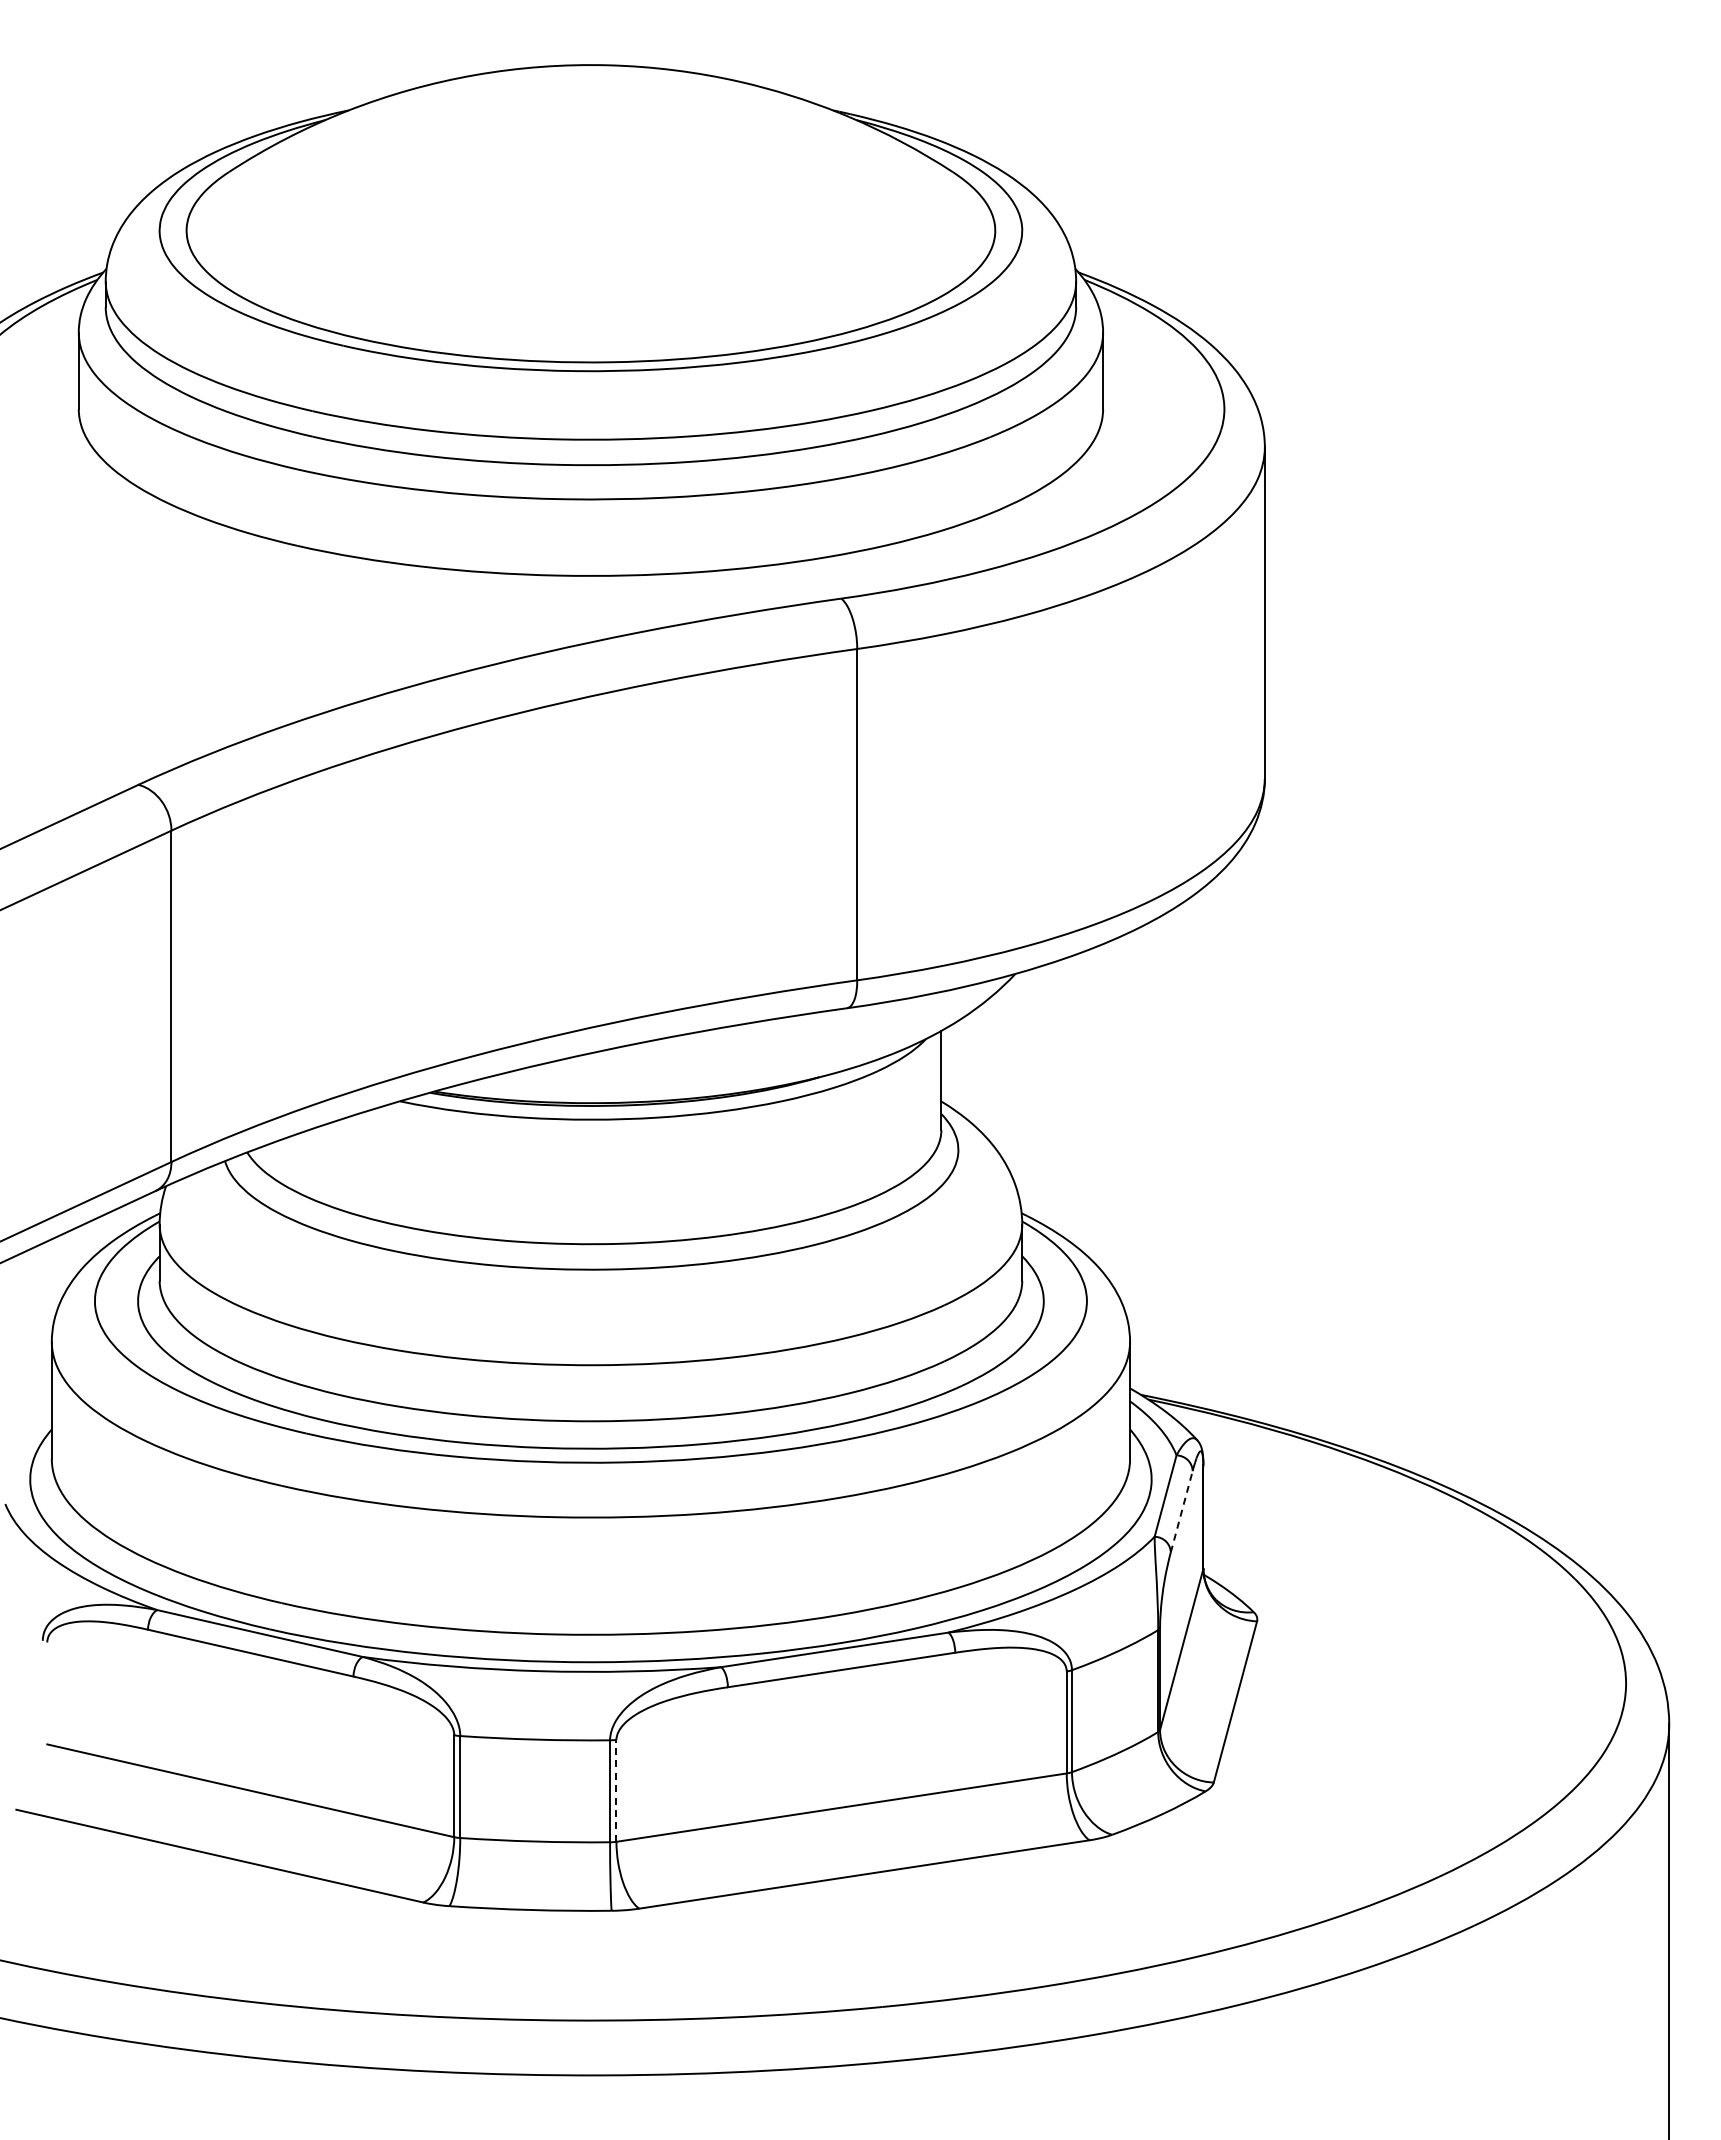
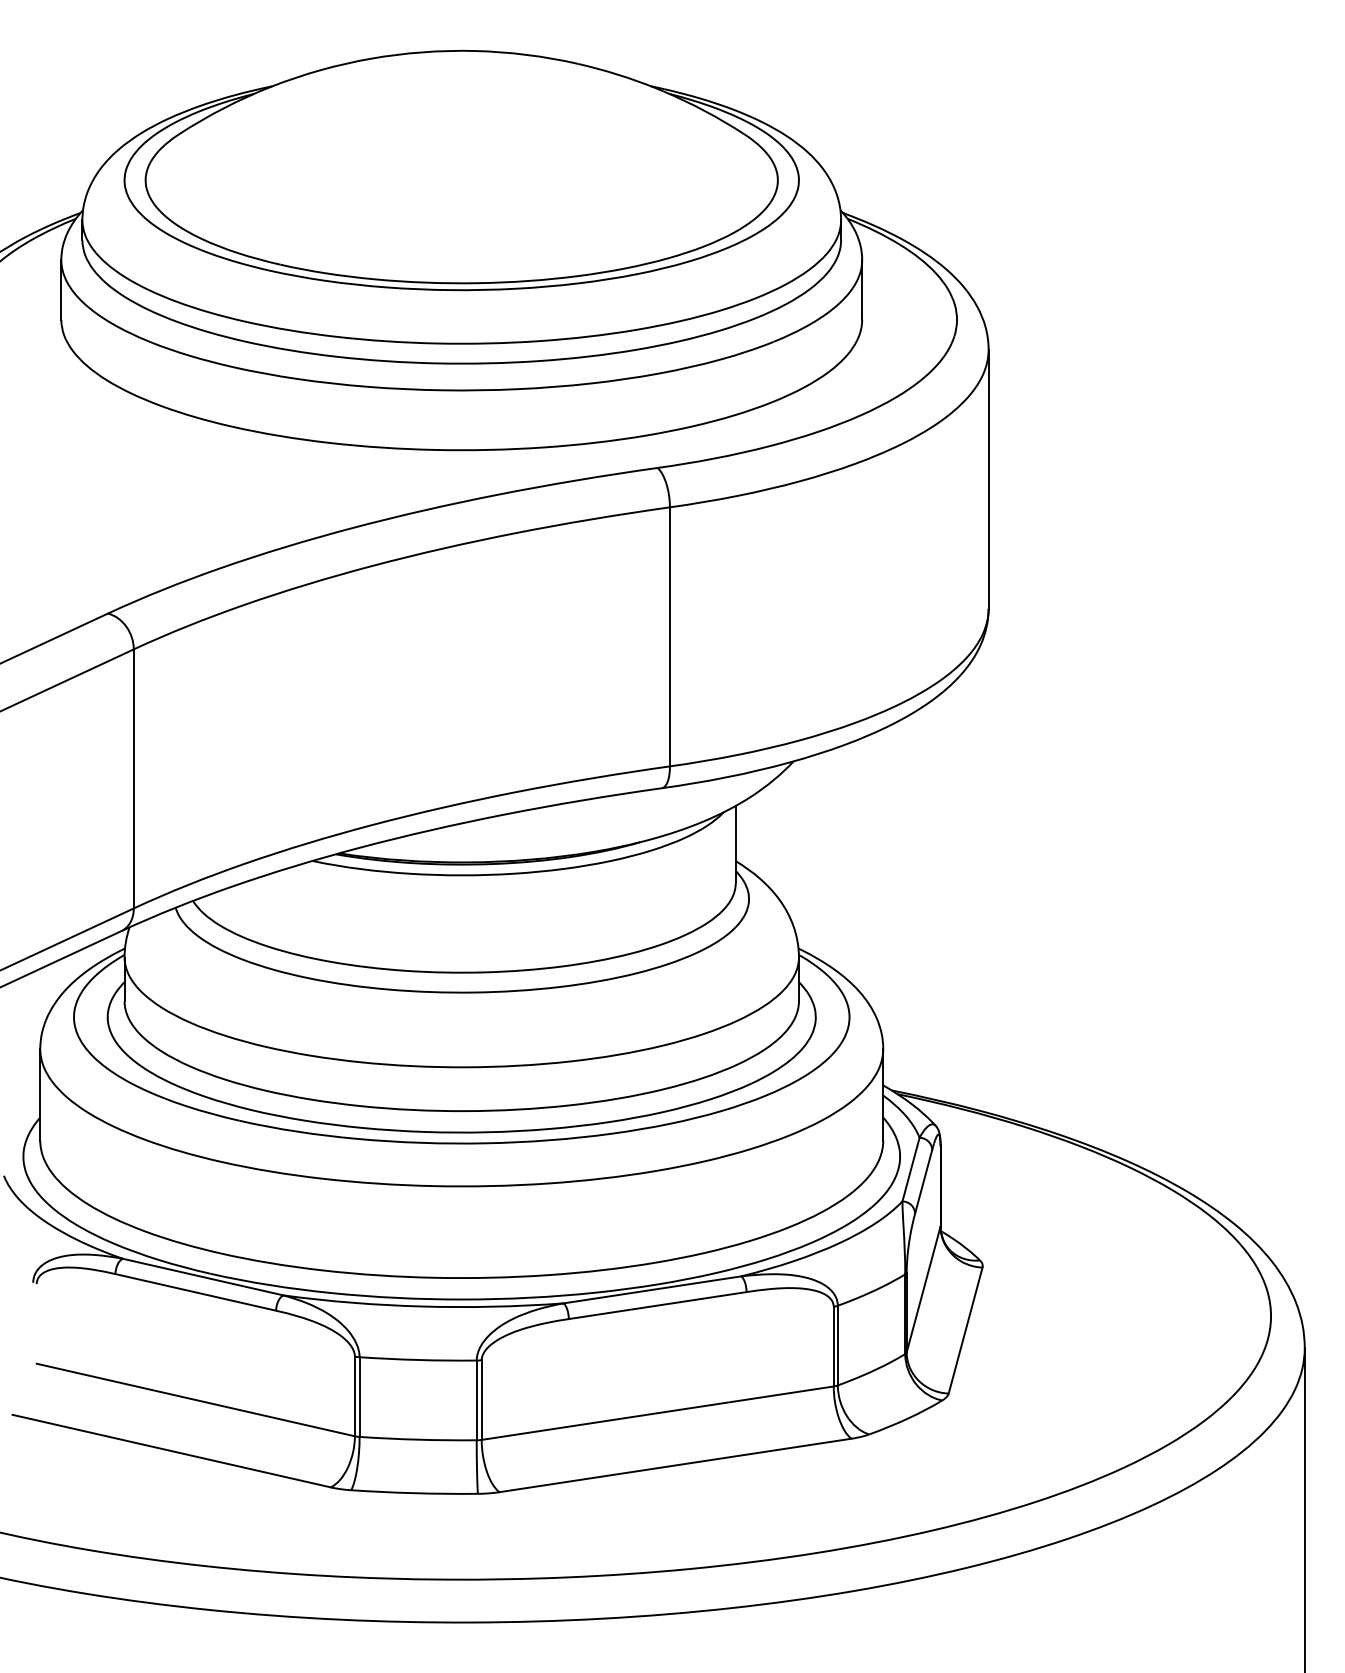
line: (1181, 1511) -> (923, 1181), dashed -> solid
line: (616, 1790) -> (481, 1399), dashed -> solid

